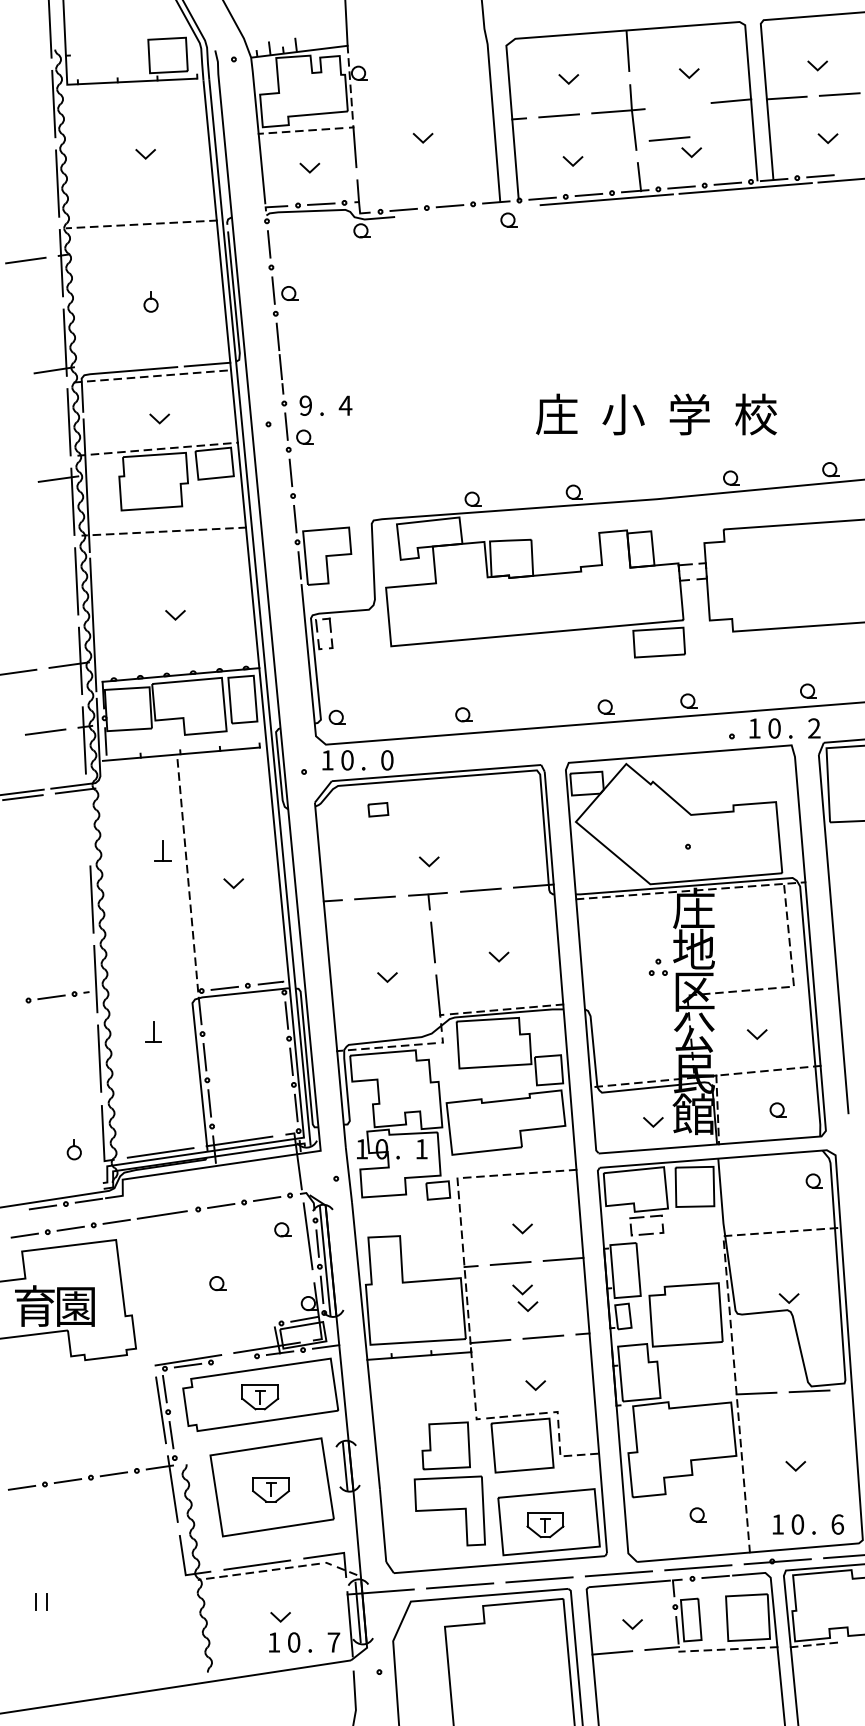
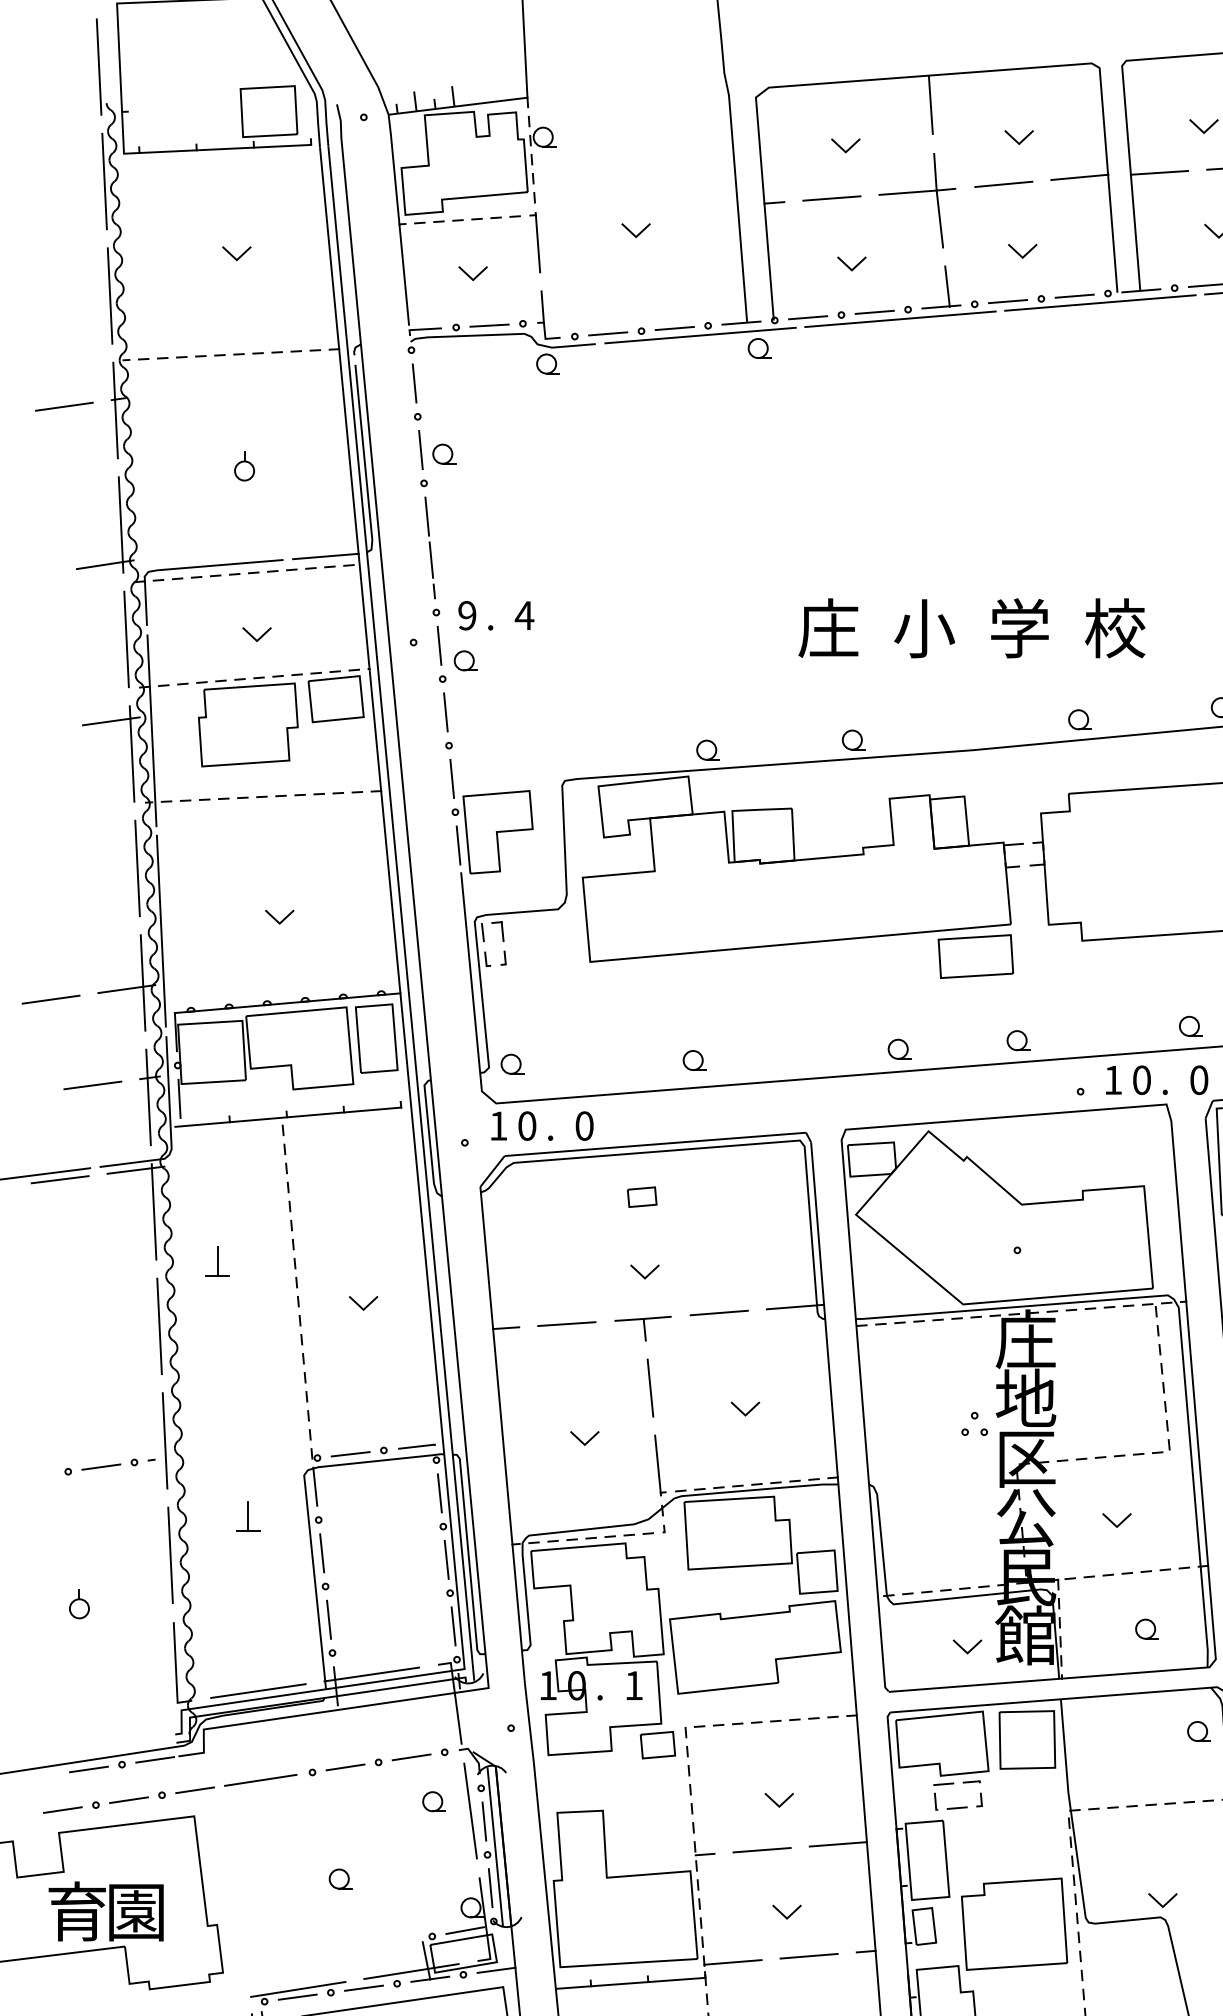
line: (669, 138) -> (1003, 183), moved
line: (467, 210) -> (699, 334), added
text: (814, 728) -> (1199, 1080), 2 -> 0
part: (378, 809) -> (642, 1196), moved
line: (87, 819) -> (153, 1211), added
part: (162, 850) -> (217, 1261), moved
part: (73, 1149) -> (78, 1604), moved
line: (521, 1291) -> (777, 1890), removed
line: (233, 1359) -> (363, 1988), added

